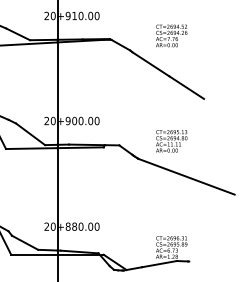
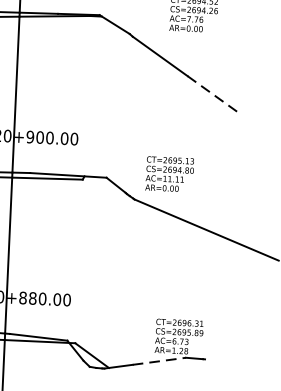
line: (186, 87) -> (212, 94), solid -> dashed
text: (171, 141) -> (169, 174), moved
line: (159, 264) -> (159, 361), solid -> dashed

